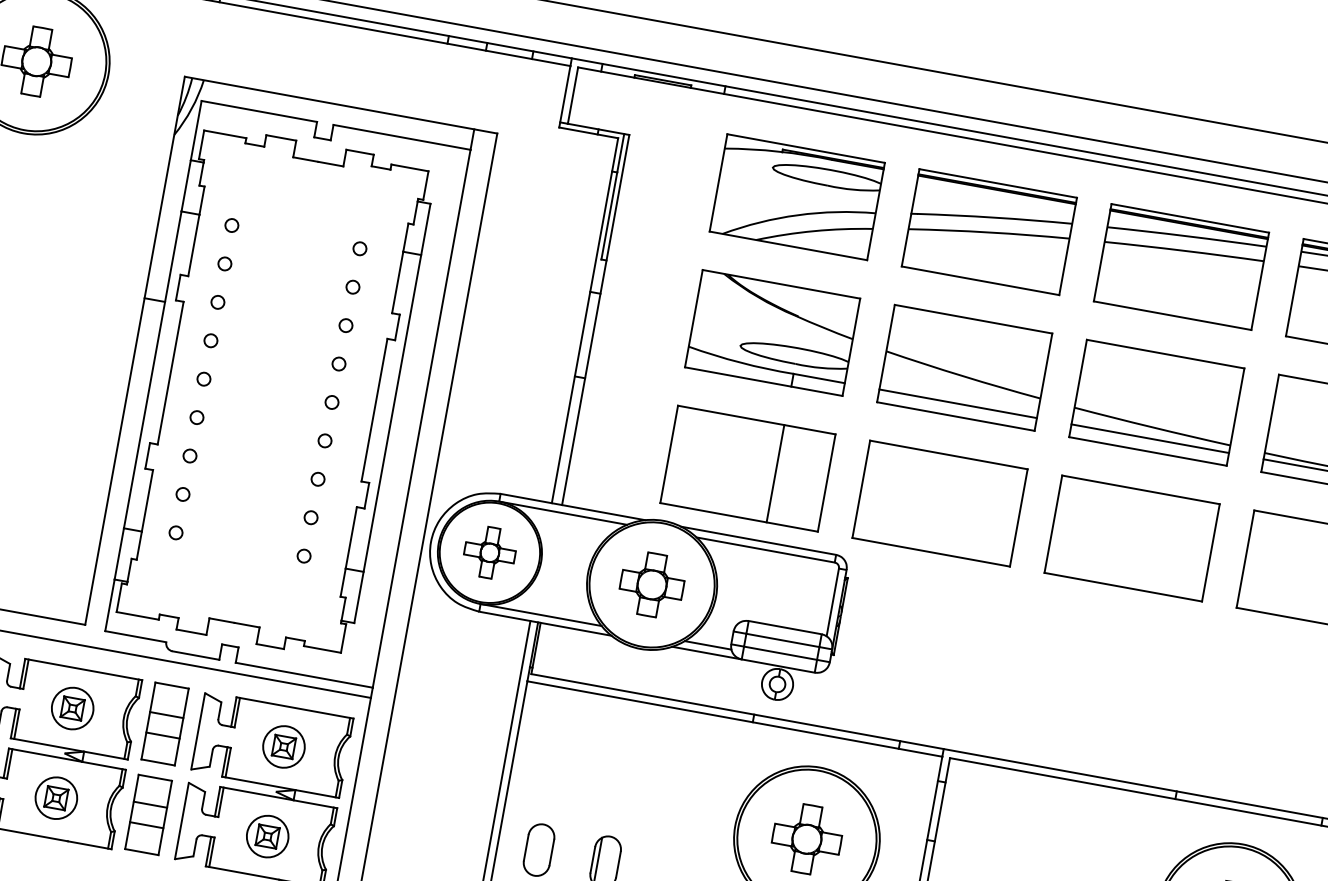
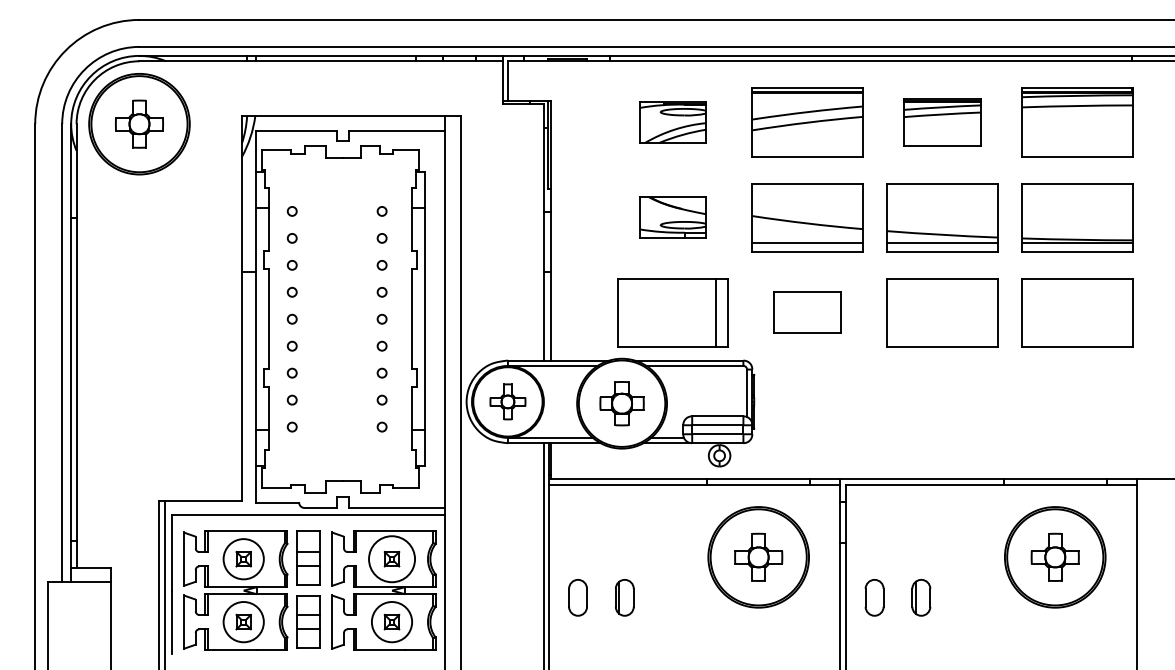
part: (796, 197) -> (672, 122), size x0.6
part: (1181, 267) -> (942, 122), size x0.7
part: (772, 332) -> (672, 217), size x0.6
line: (776, 473) -> (716, 312), moved
part: (939, 502) -> (807, 312), size x0.6
circle: (72, 707) -> (243, 558), size x1.4
circle: (283, 745) -> (391, 558), size x1.6
circle: (56, 797) -> (243, 621), size x1.4
circle: (267, 835) -> (391, 621), size x1.4

